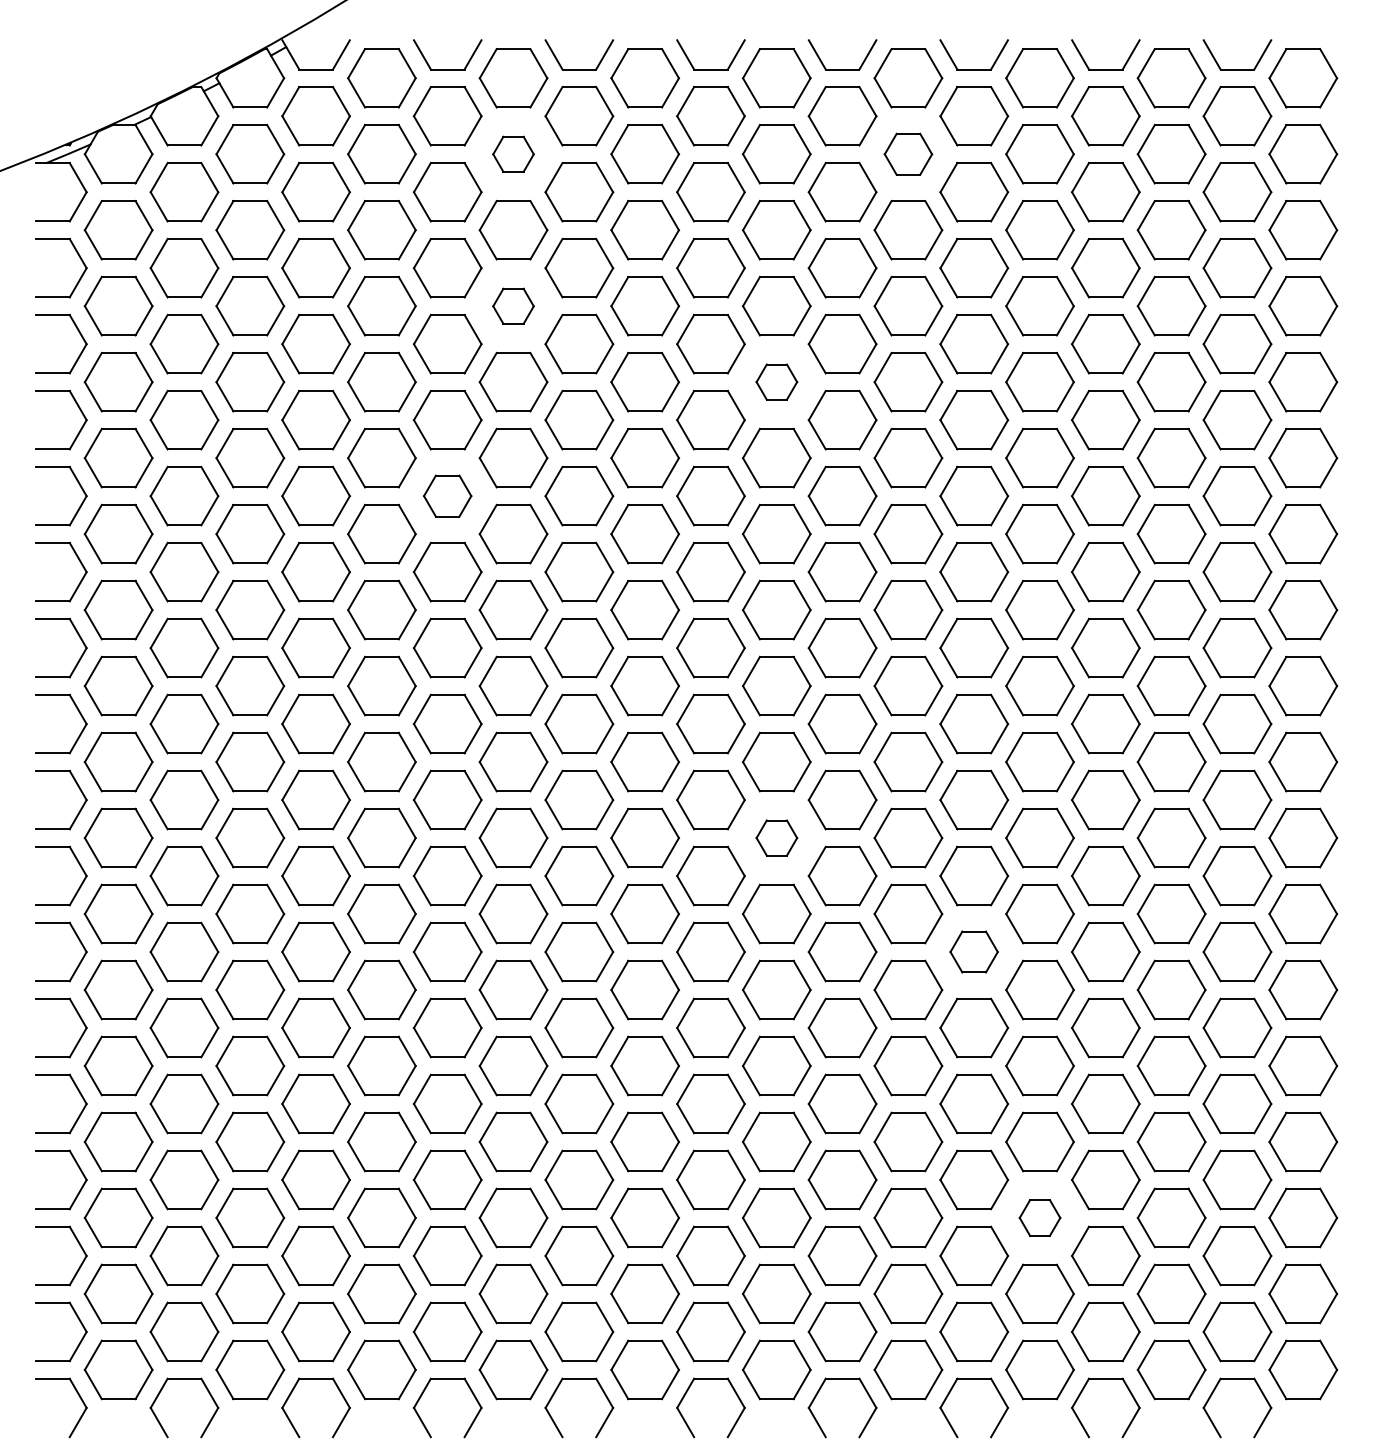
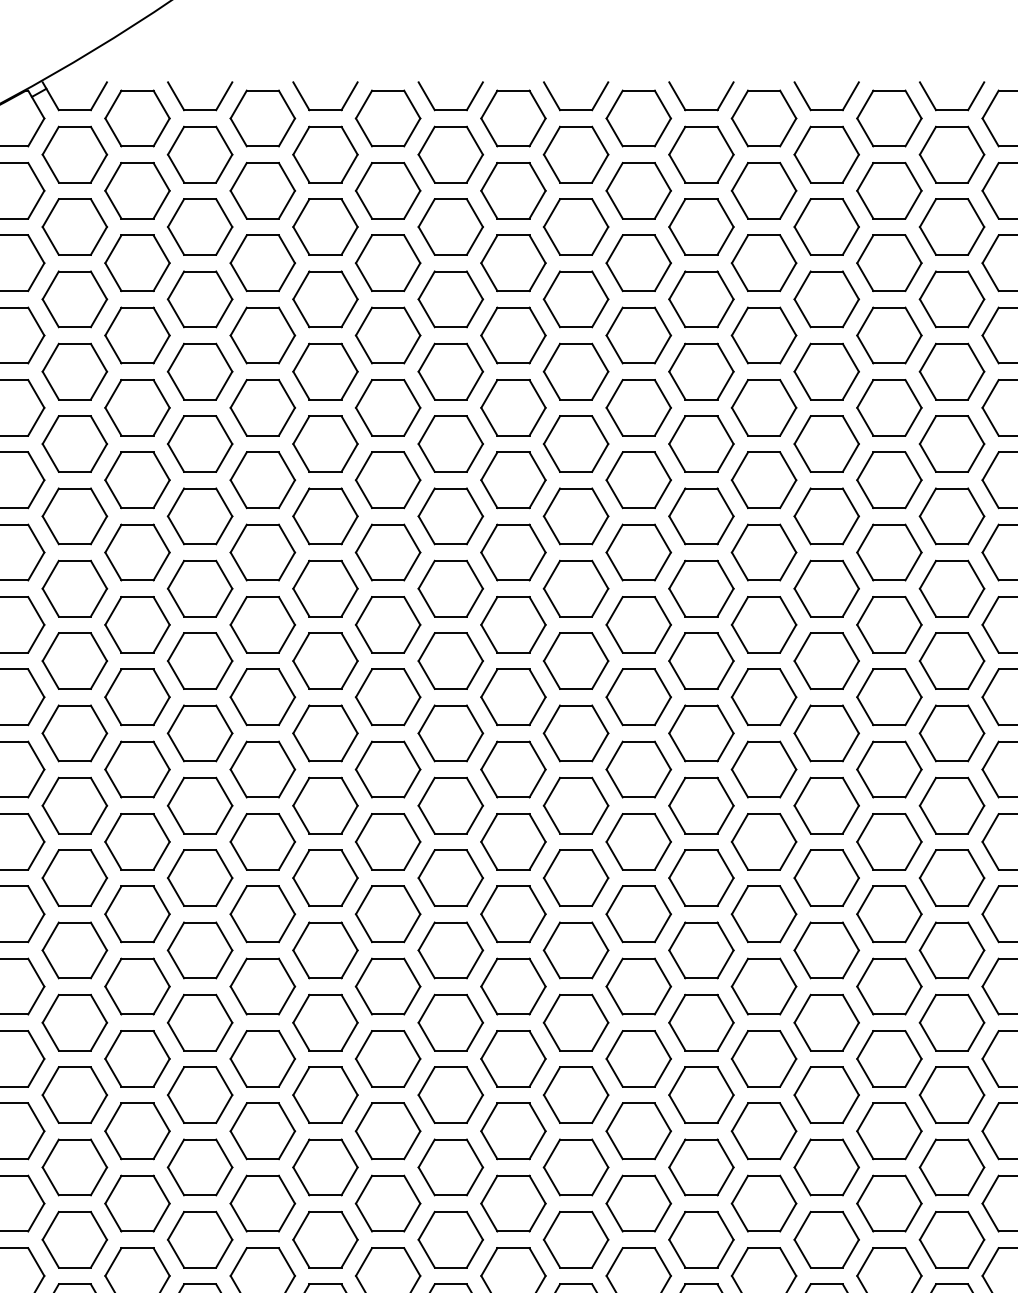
part: (513, 154) -> (262, 191), size x1.67
part: (908, 154) -> (638, 191), size x1.43
part: (513, 306) -> (262, 335), size x1.67
part: (776, 381) -> (513, 407), size x1.67
part: (447, 495) -> (199, 515), size x1.43
part: (776, 837) -> (513, 841), size x1.67
part: (973, 951) -> (700, 949), size x1.43
part: (1039, 1217) -> (763, 1203), size x1.67

